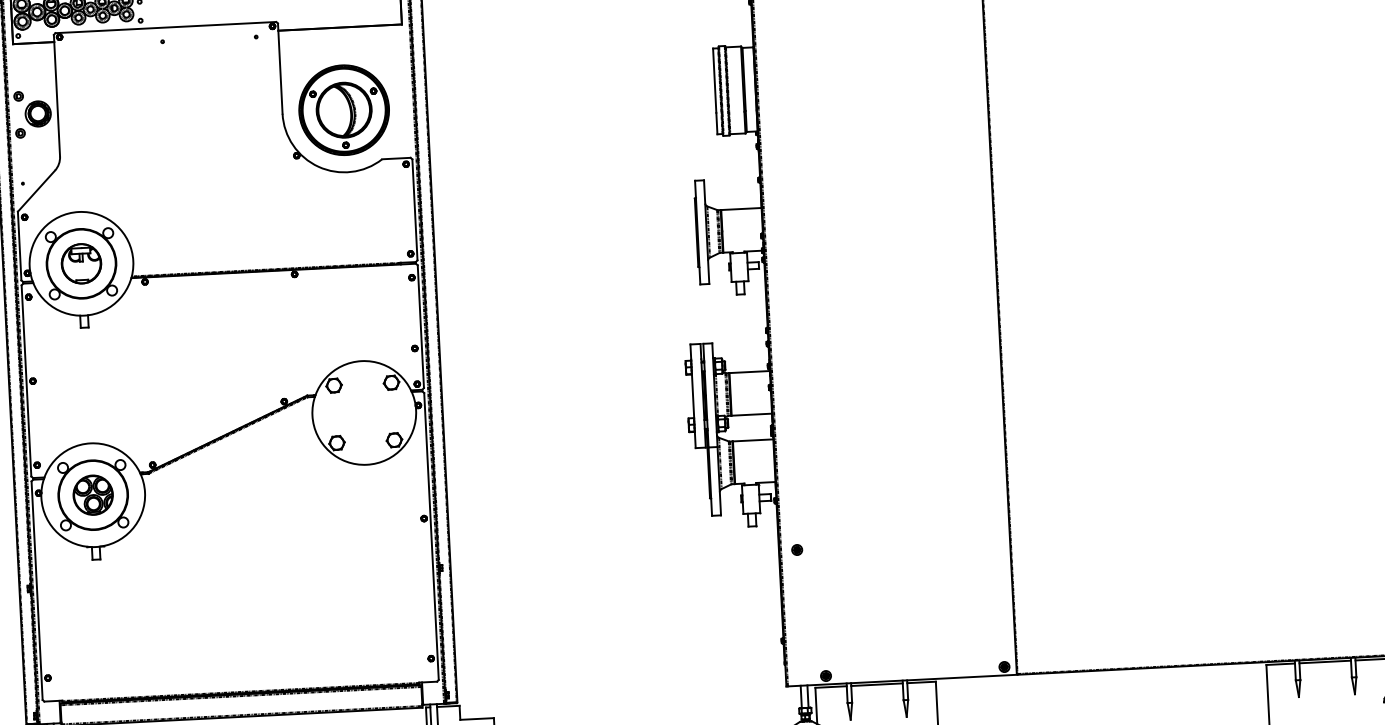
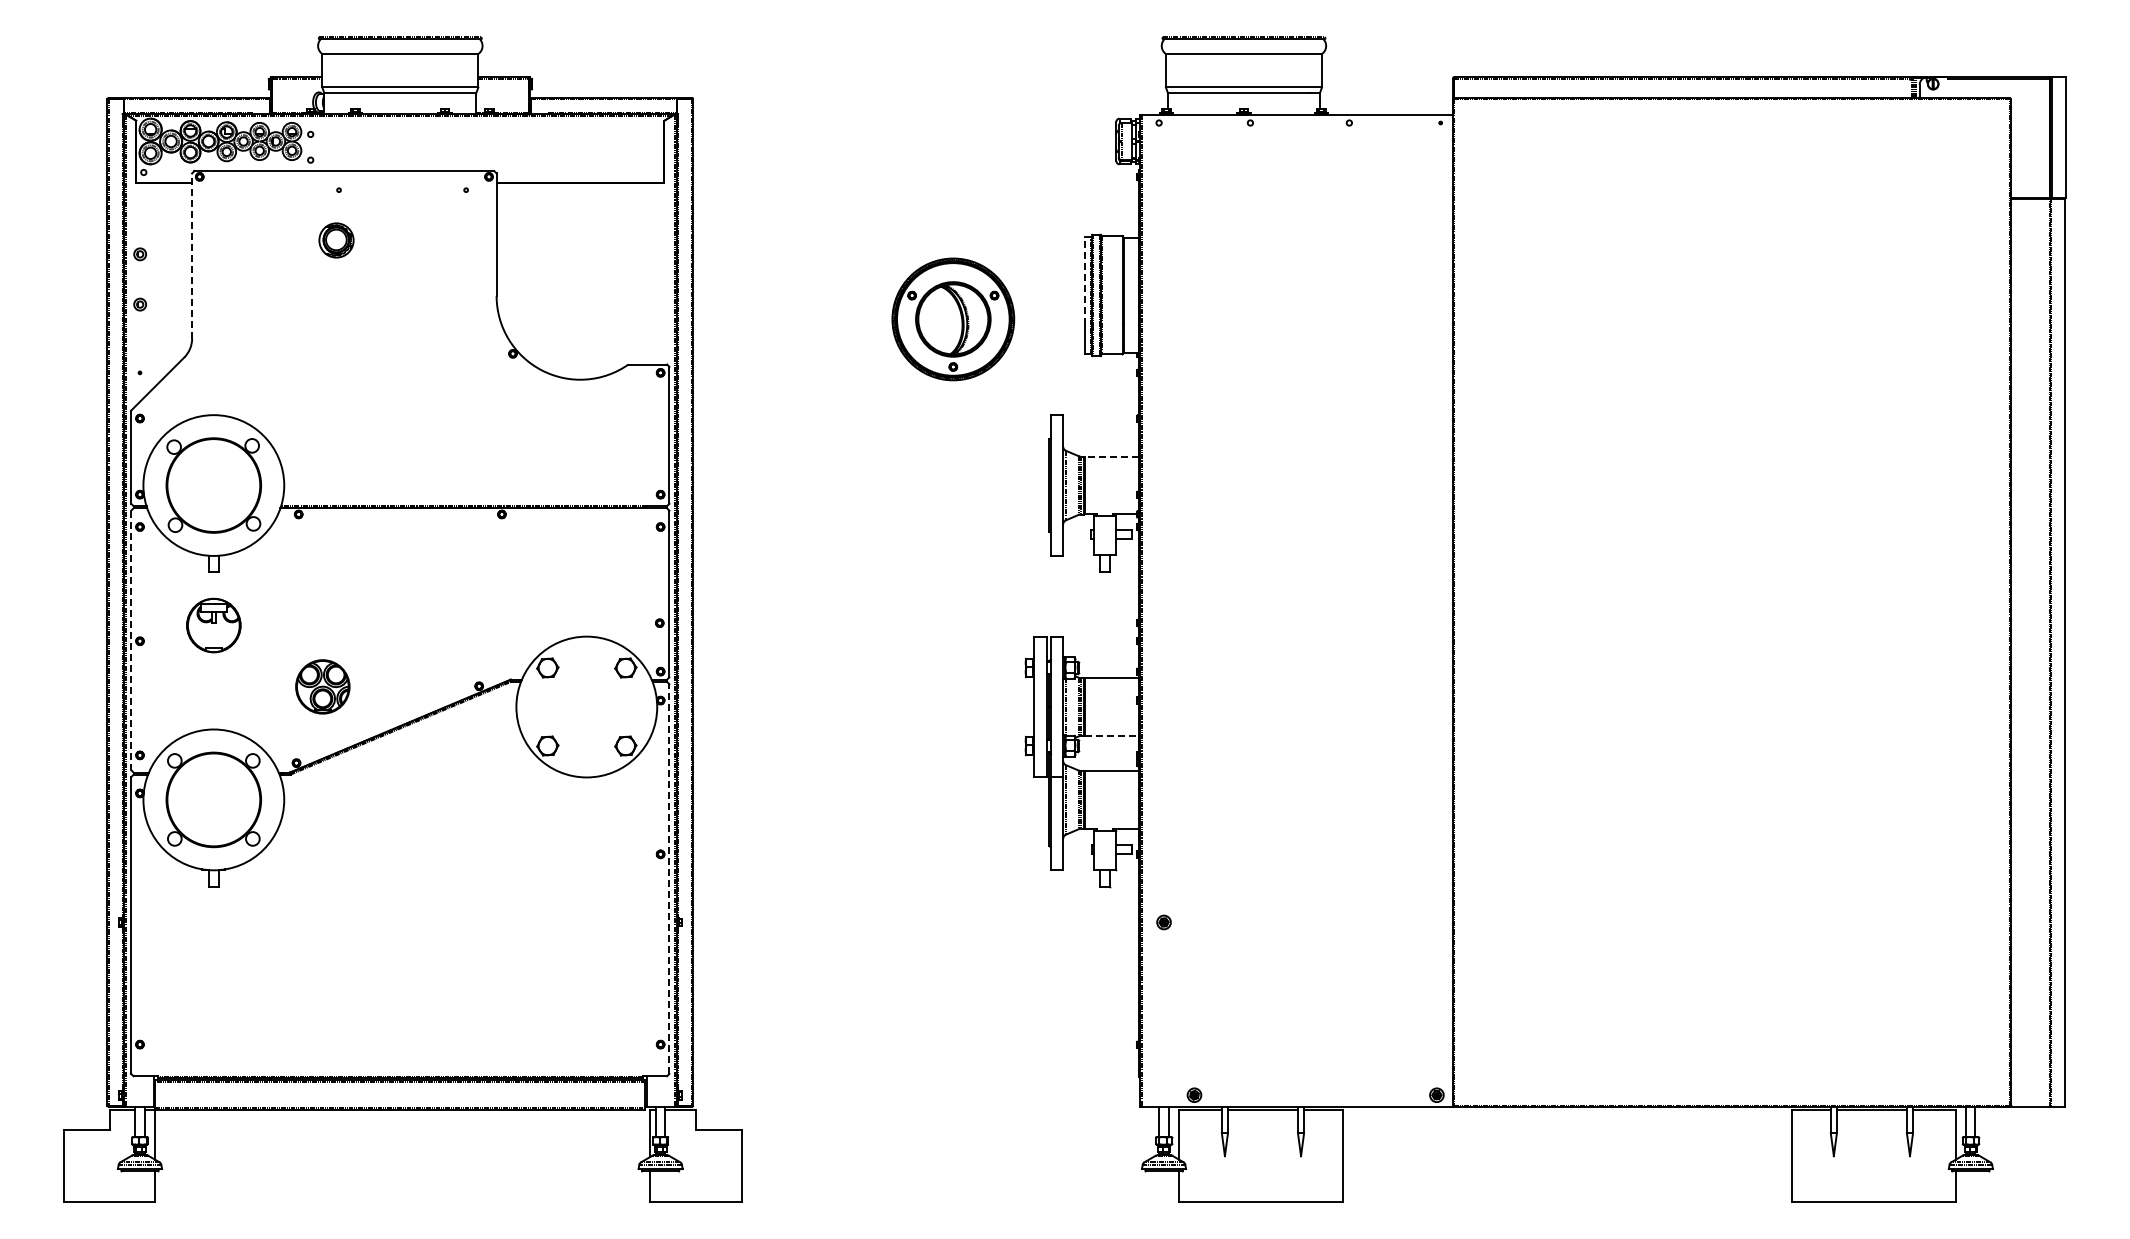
line: (714, 80) -> (1084, 280), solid -> dashed
line: (57, 96) -> (192, 256), solid -> dashed
part: (344, 110) -> (953, 319), moved
part: (38, 113) -> (336, 240), moved
line: (741, 208) -> (1111, 456), solid -> dashed
part: (81, 263) -> (213, 625), moved
line: (26, 380) -> (131, 640), solid -> dashed
line: (752, 415) -> (1112, 736), solid -> dashed
part: (92, 494) -> (322, 686), moved
line: (431, 536) -> (669, 879), solid -> dashed

